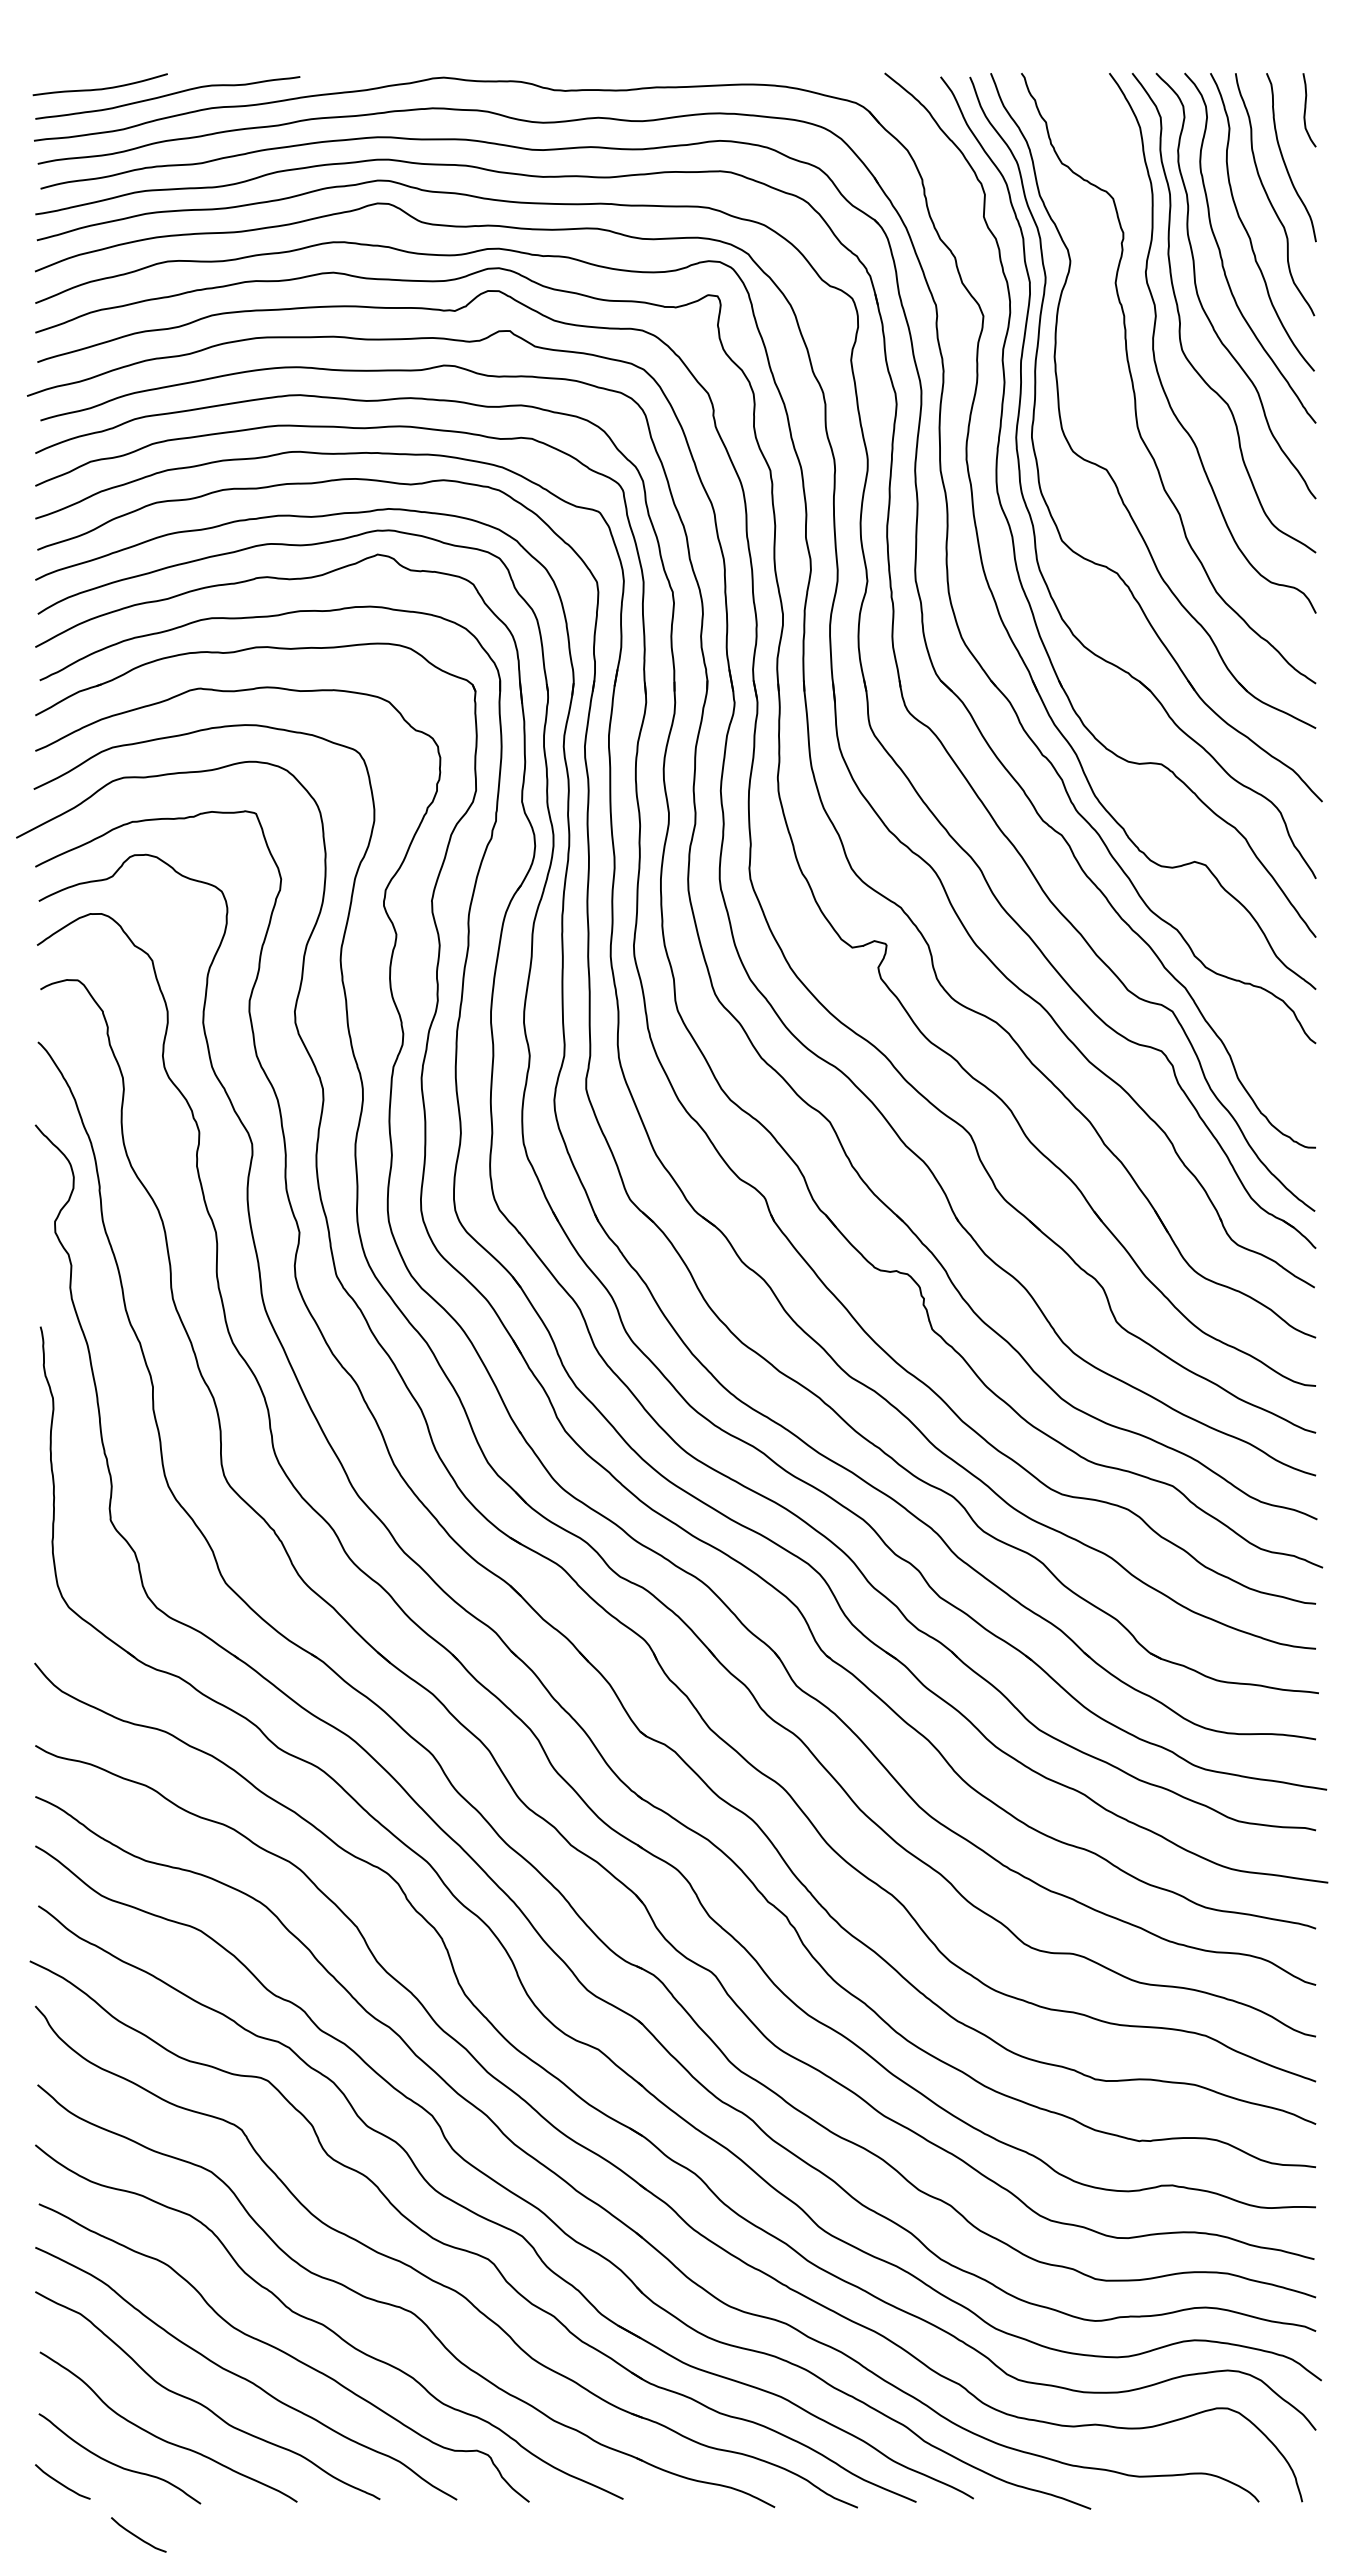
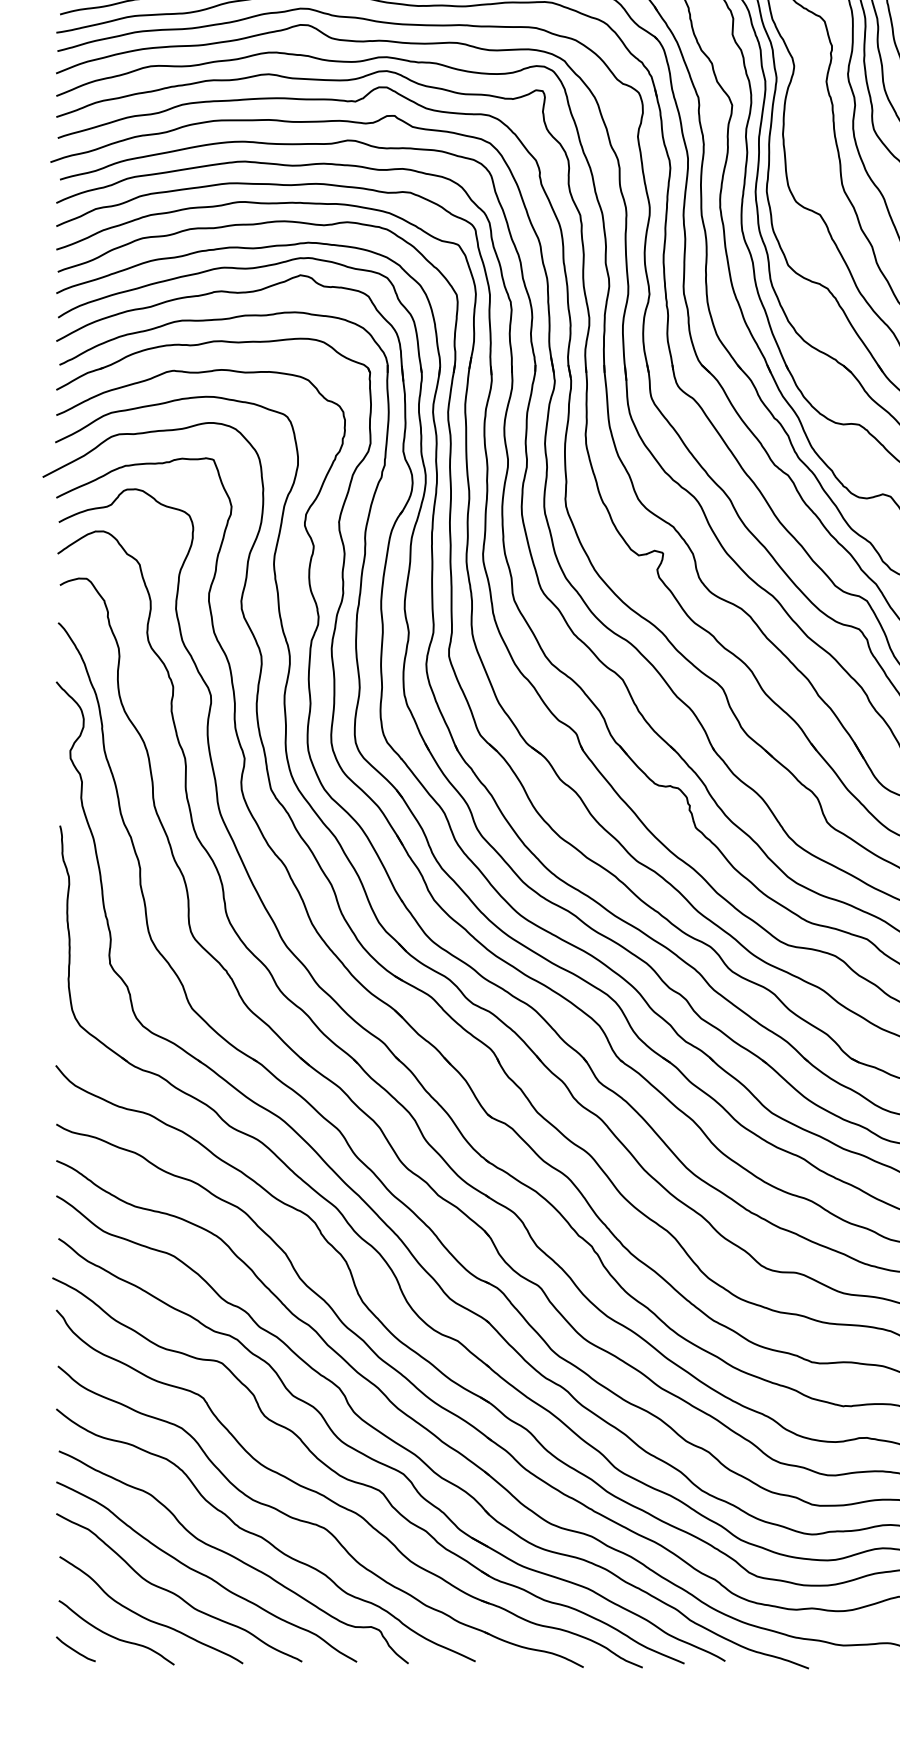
curve: (138, 2536) -> (129, 1688), removed

